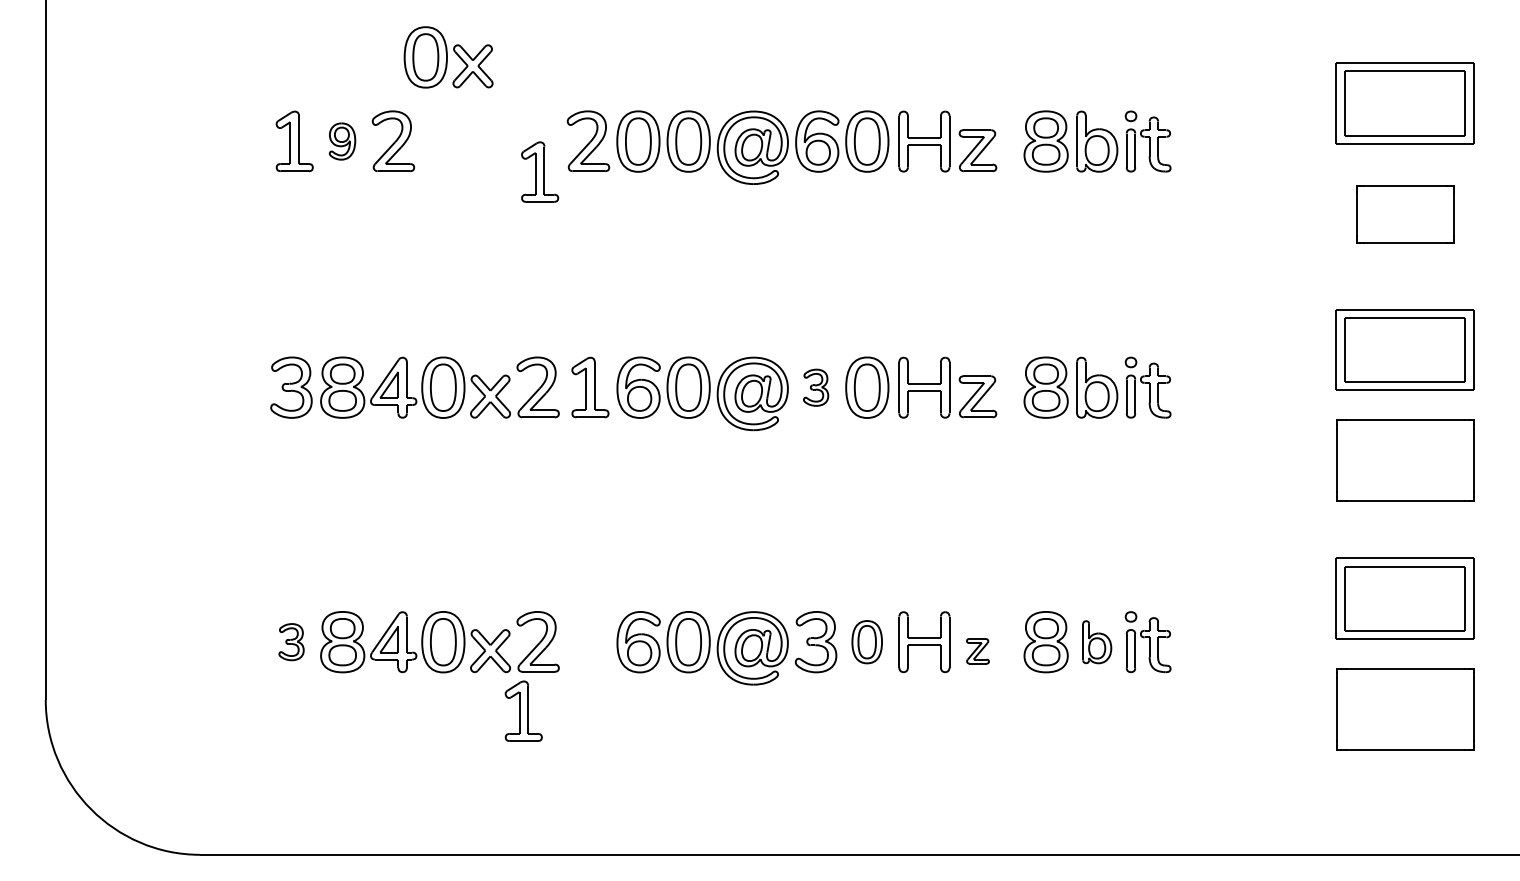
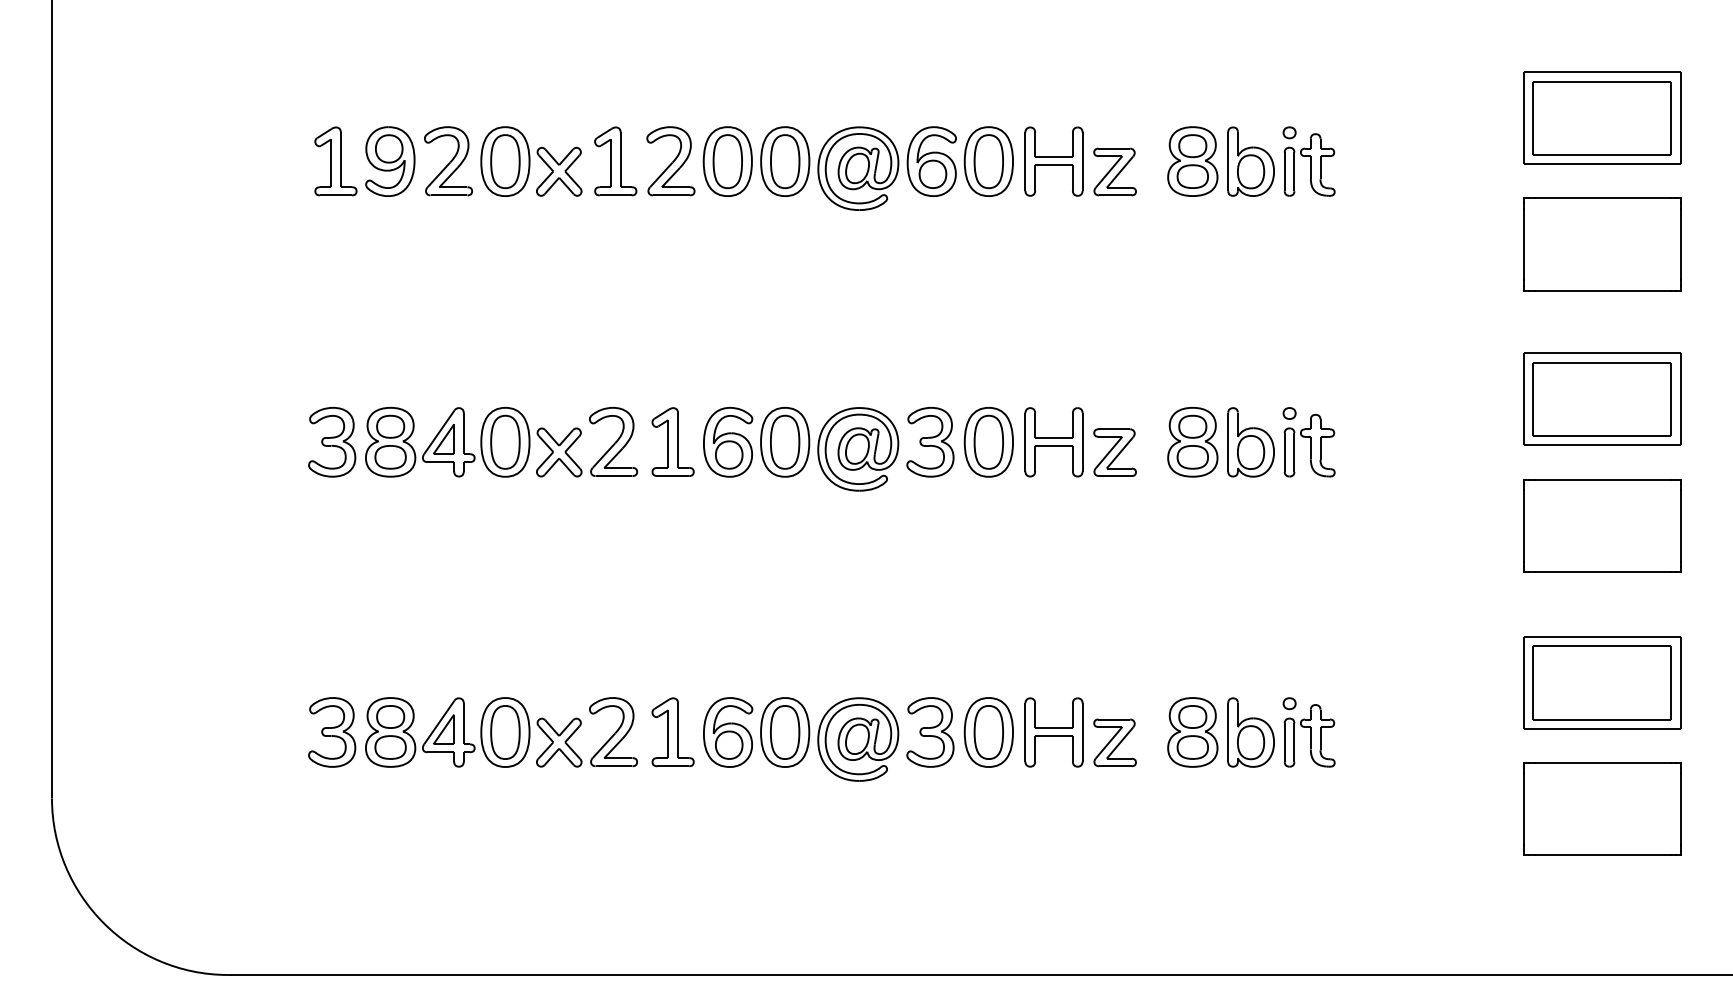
part: (448, 57) -> (531, 161), moved
part: (342, 141) -> (390, 161), size x1.67
part: (539, 172) -> (615, 161), moved
part: (1405, 214) -> (1602, 244), size x1.43
part: (816, 387) -> (930, 442), size x1.67
part: (291, 642) -> (332, 732), size x1.67
part: (866, 642) -> (988, 732), size x1.43
part: (1096, 642) -> (1250, 732), size x1.43
part: (977, 650) -> (1114, 742), size x1.67
part: (523, 711) -> (672, 732), moved

